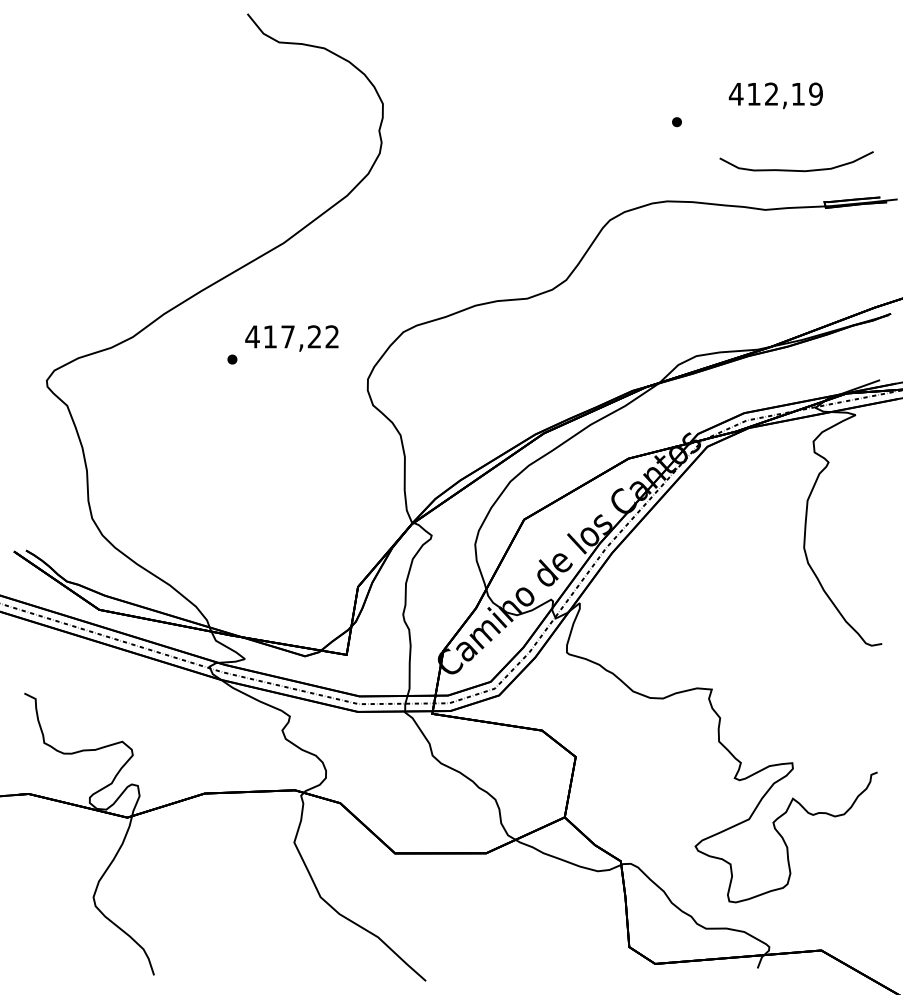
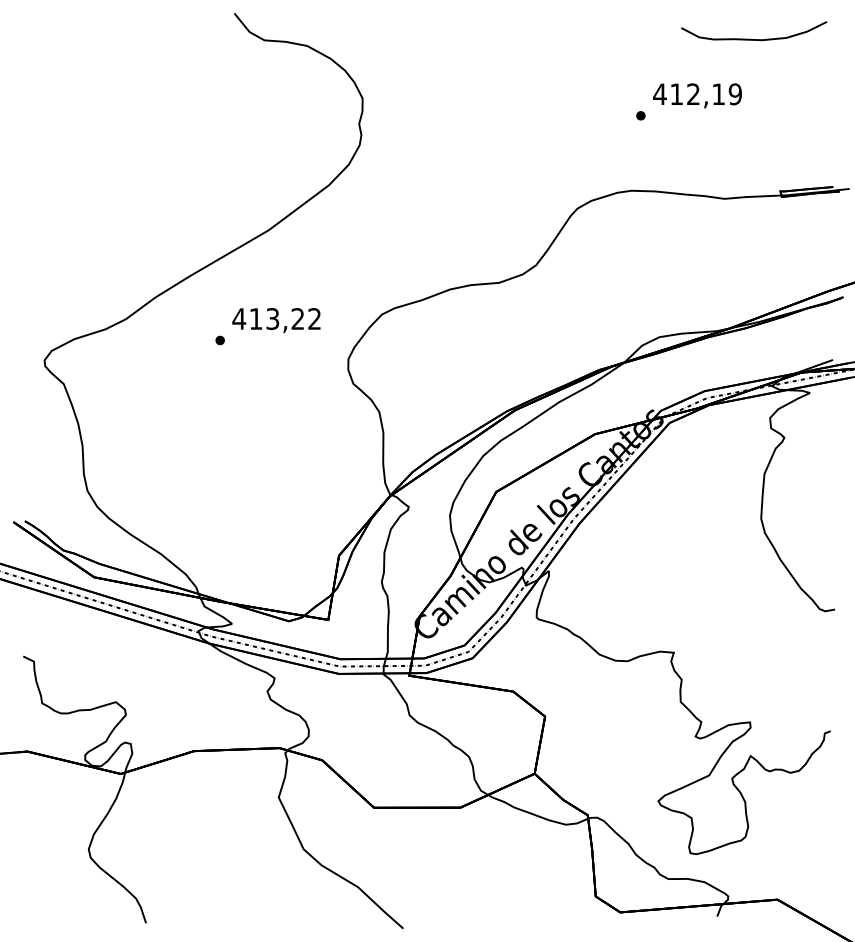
text: (775, 95) -> (697, 95), moved
curve: (793, 169) -> (751, 38), moved
text: (287, 337) -> (272, 319), 417,22 -> 413,22

